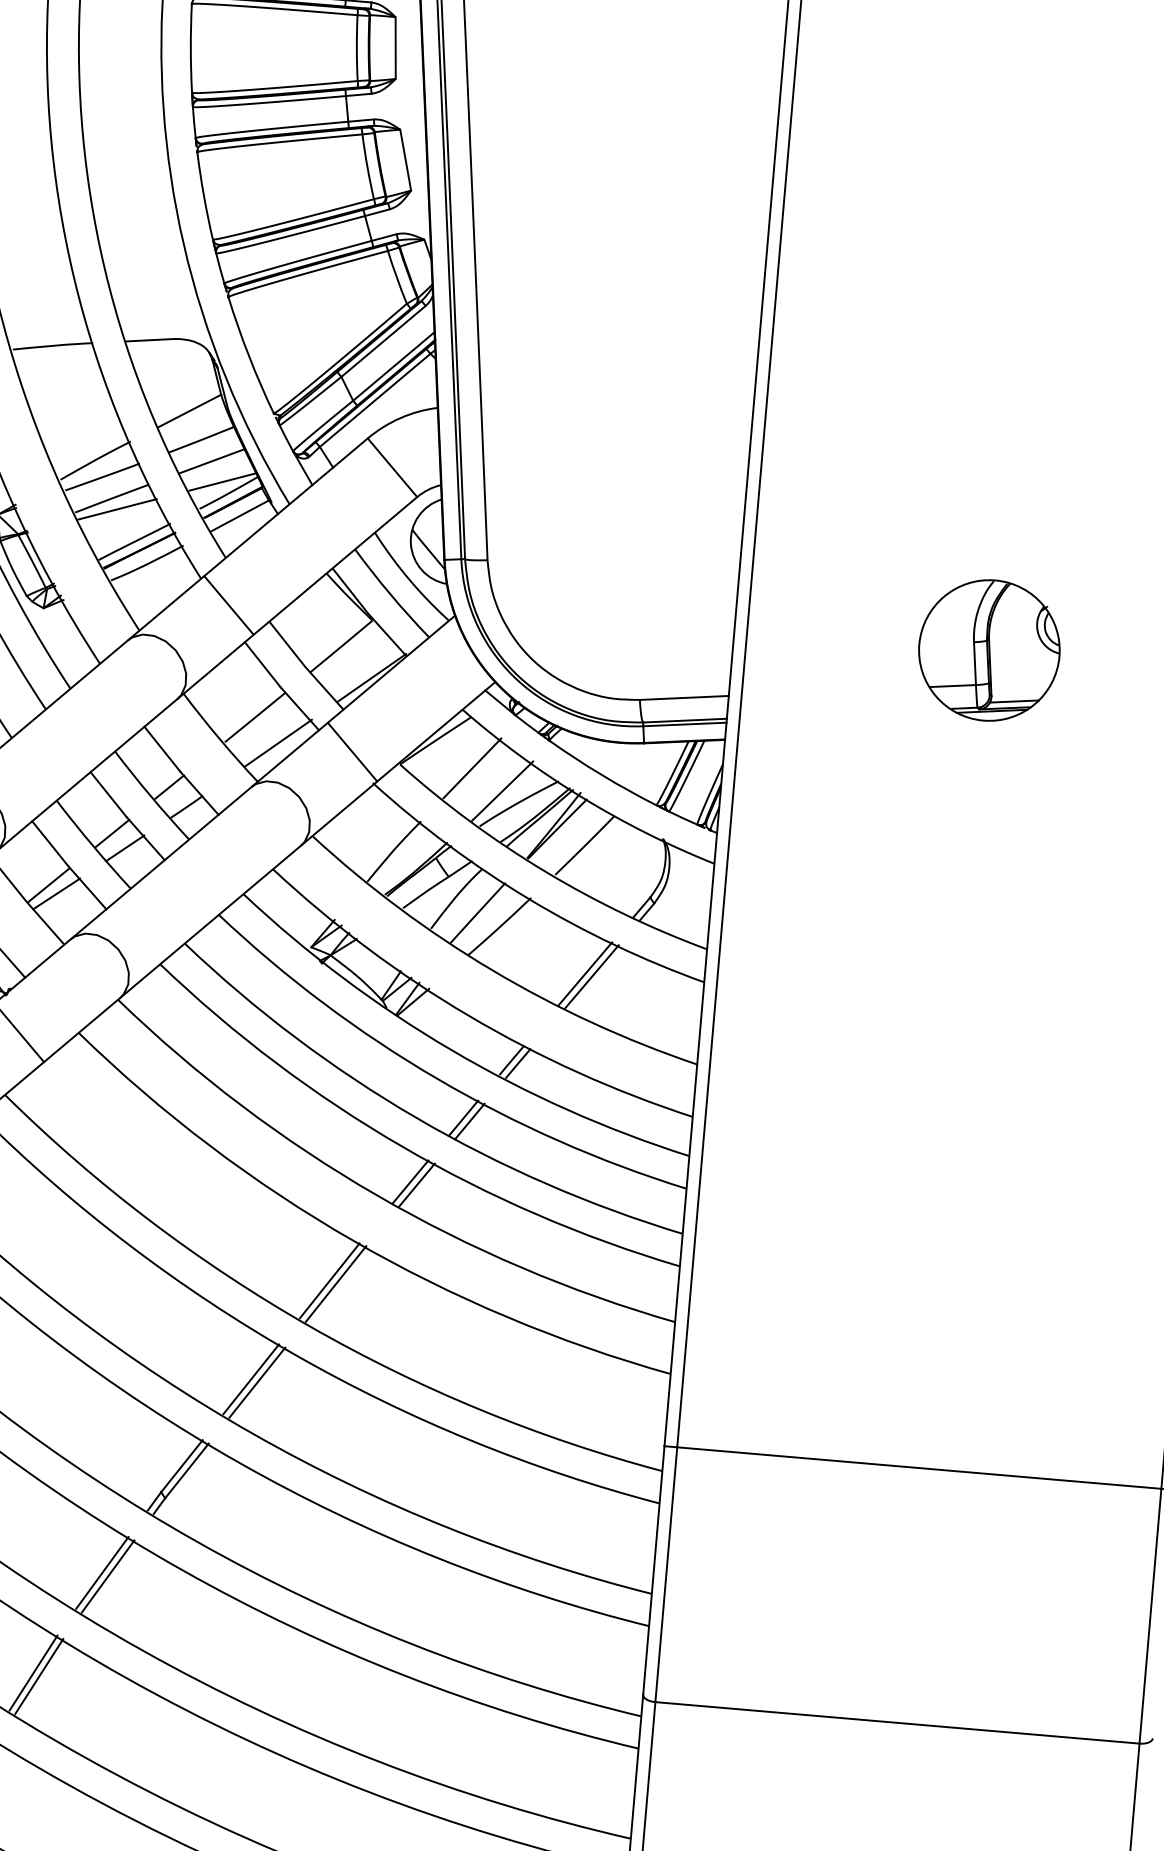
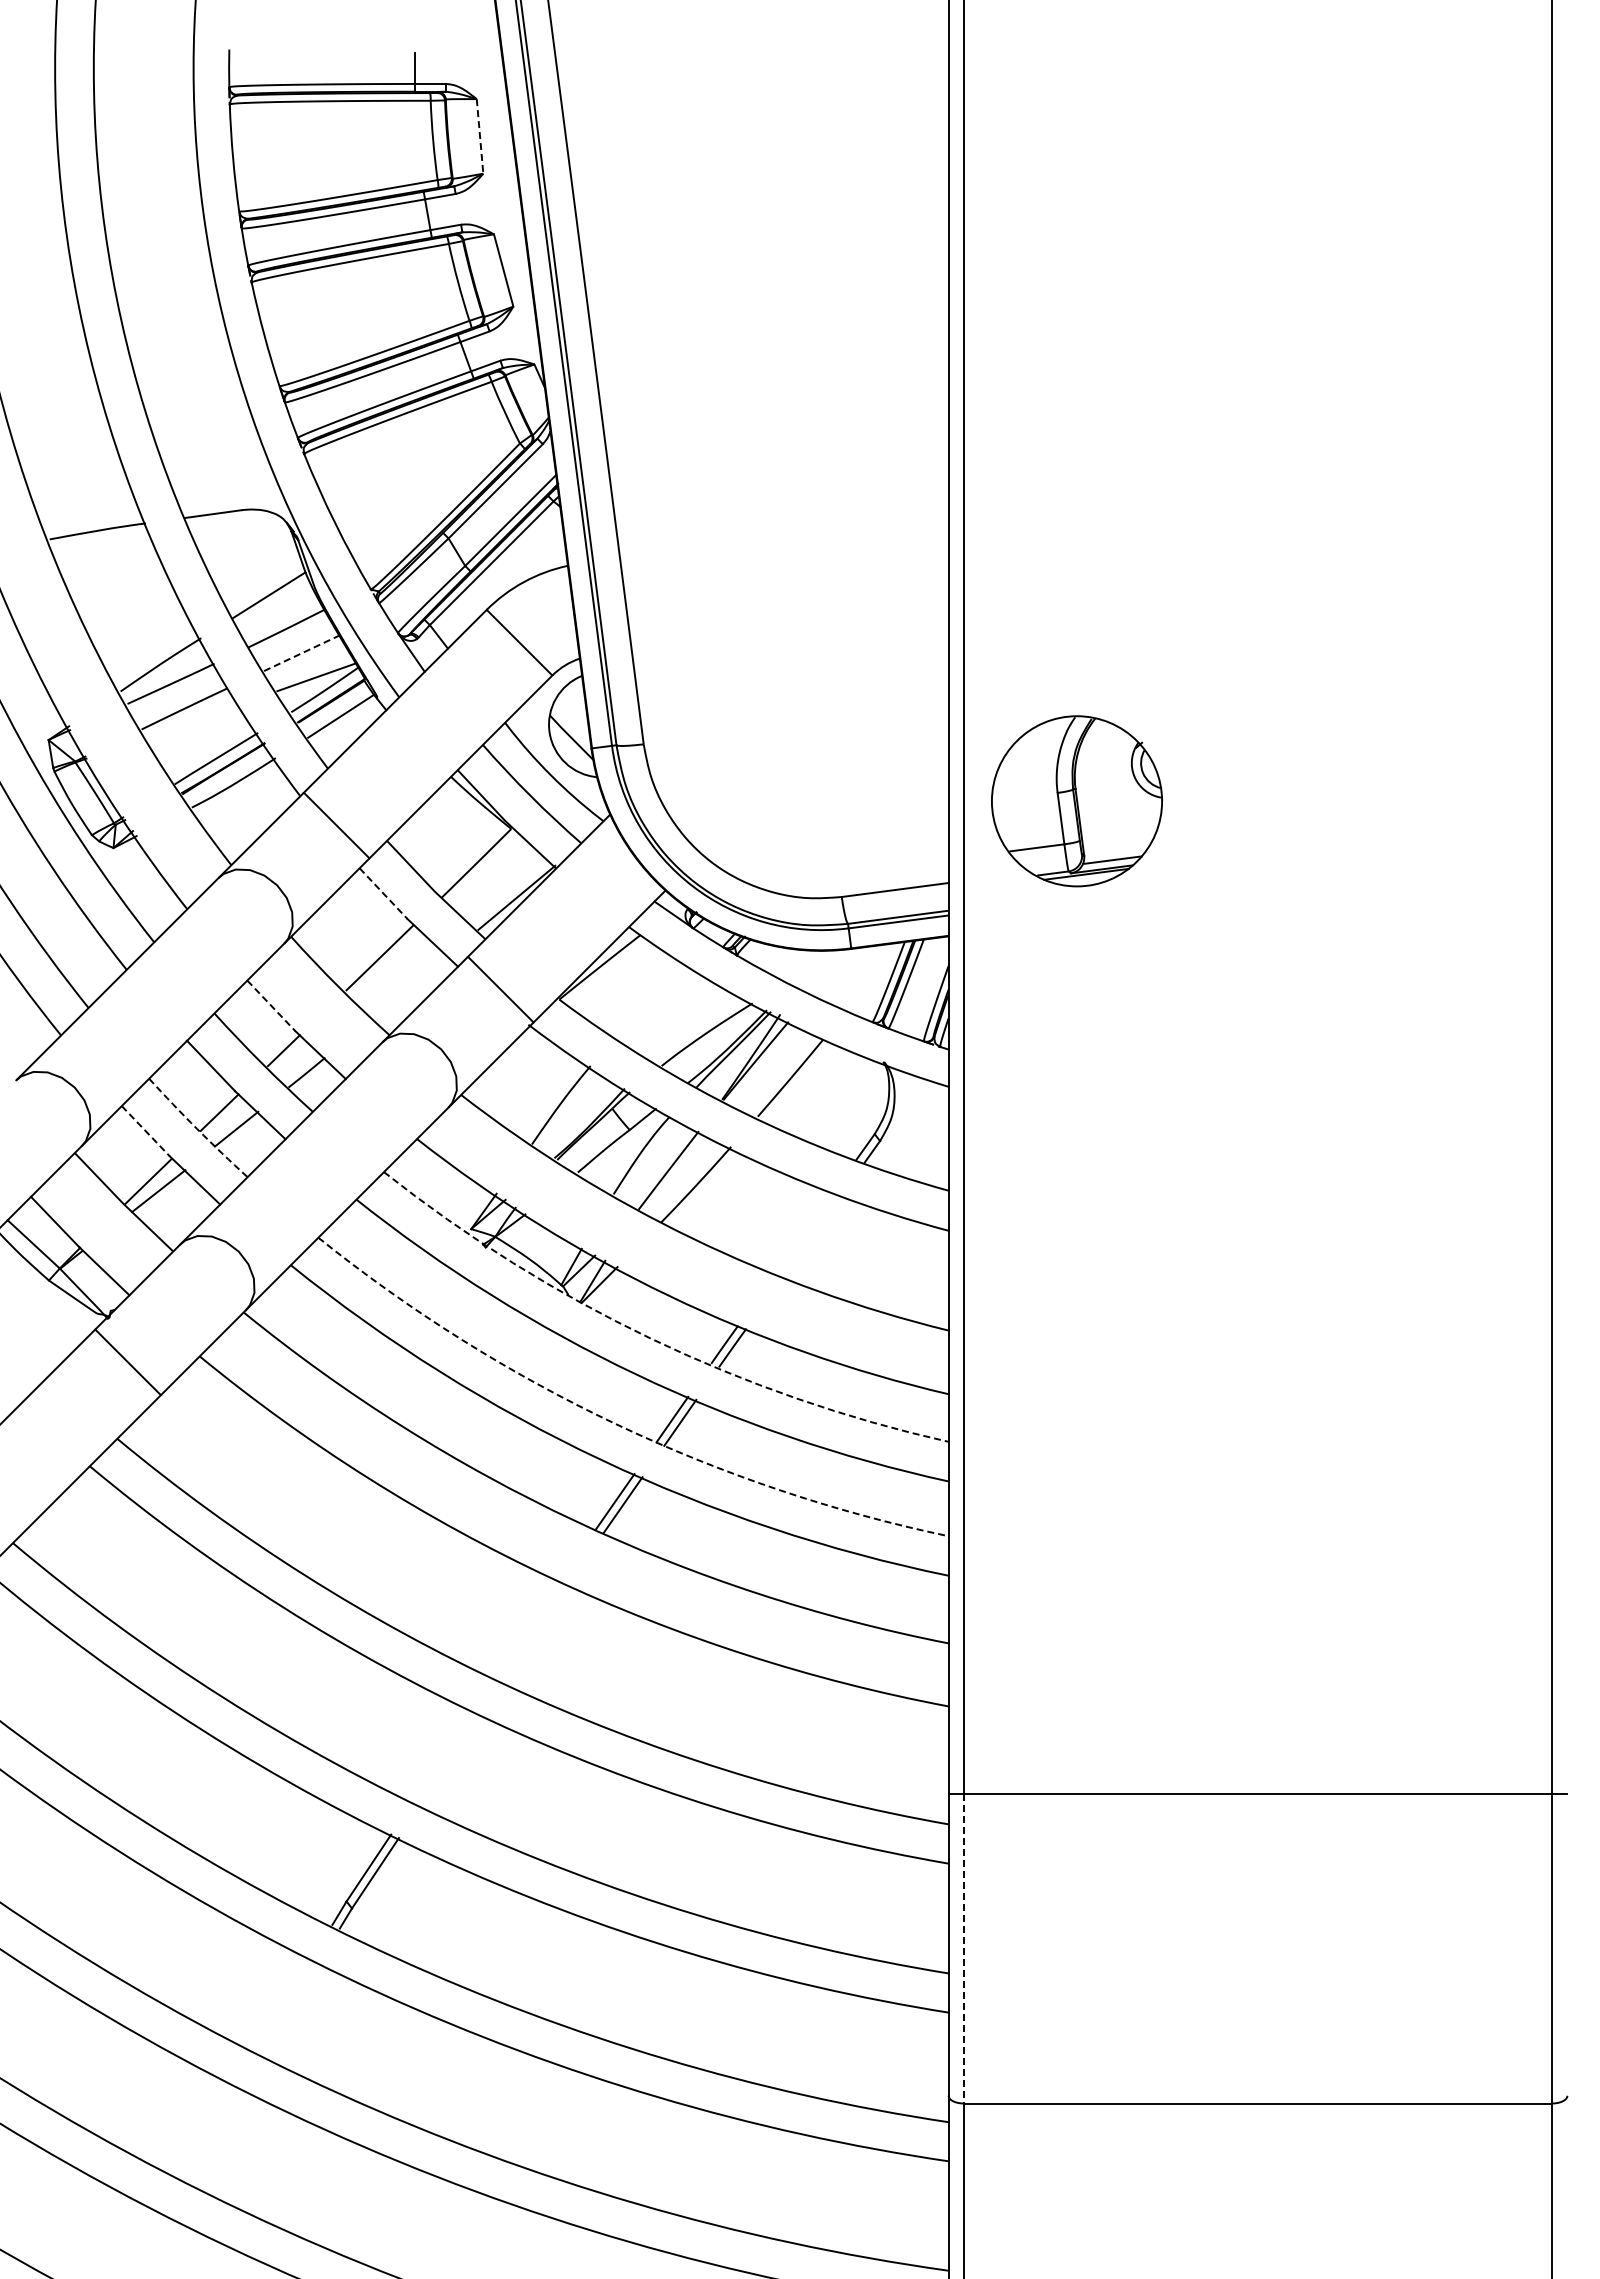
line: (396, 48) -> (480, 136), solid -> dashed
line: (212, 461) -> (301, 653), solid -> dashed
line: (117, 508) -> (192, 720), removed
part: (988, 650) -> (1076, 801), moved
line: (262, 664) -> (383, 893), solid -> dashed
line: (278, 743) -> (410, 986), removed
line: (162, 749) -> (271, 1005), solid -> dashed
line: (472, 768) -> (646, 996), removed
line: (502, 790) -> (685, 1020), removed
line: (49, 843) -> (145, 1131), solid -> dashed
arc: (92, 845) -> (197, 1129), solid -> dashed
line: (585, 973) -> (804, 1232), removed
line: (591, 976) -> (812, 1235), removed
arc: (452, 1050) -> (651, 1338), solid -> dashed
arc: (416, 1118) -> (615, 1424), solid -> dashed
line: (329, 1280) -> (527, 1629), removed
line: (335, 1283) -> (535, 1632), removed
line: (251, 1378) -> (443, 1755), removed
line: (257, 1382) -> (451, 1759), removed
line: (101, 1572) -> (283, 2004), removed
line: (666, 1574) -> (964, 1948), solid -> dashed
line: (108, 1576) -> (291, 2008), removed
line: (33, 1672) -> (211, 2132), removed
line: (39, 1675) -> (218, 2135), removed

